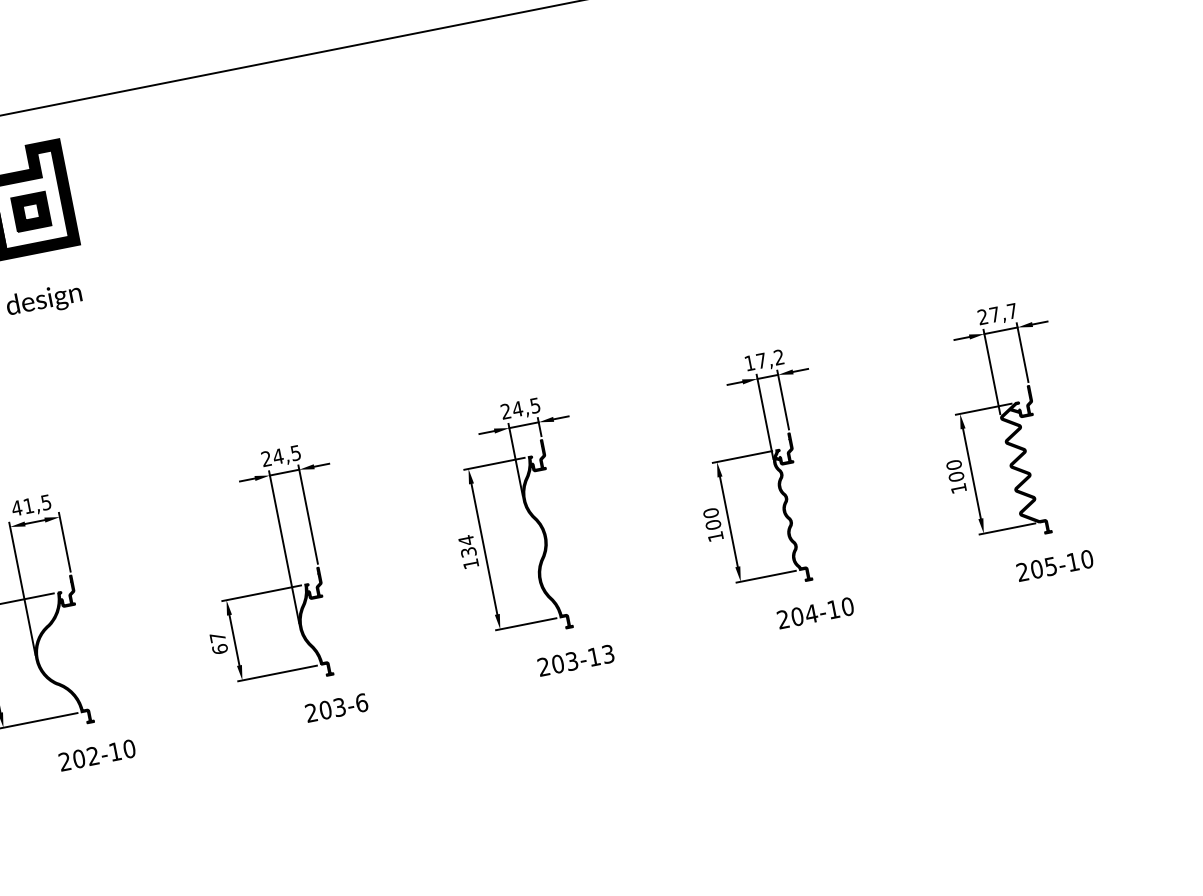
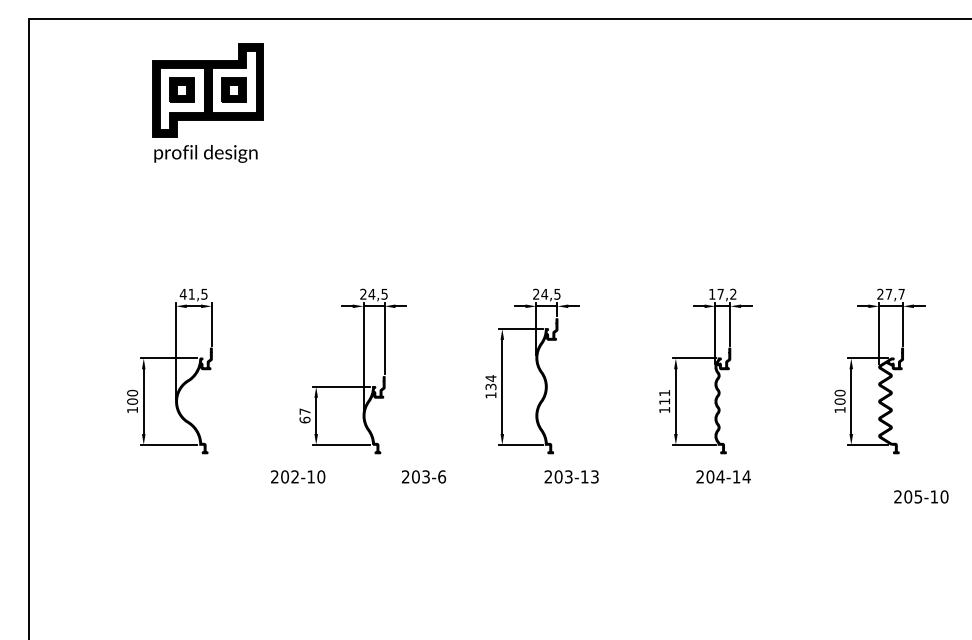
text: (711, 517) -> (664, 396), 100 -> 111
text: (1055, 565) -> (921, 496), moved
text: (847, 606) -> (746, 476), 204-10 -> 204-14
text: (575, 660) -> (571, 476), moved
text: (336, 707) -> (423, 476), moved
text: (97, 754) -> (298, 476), moved

